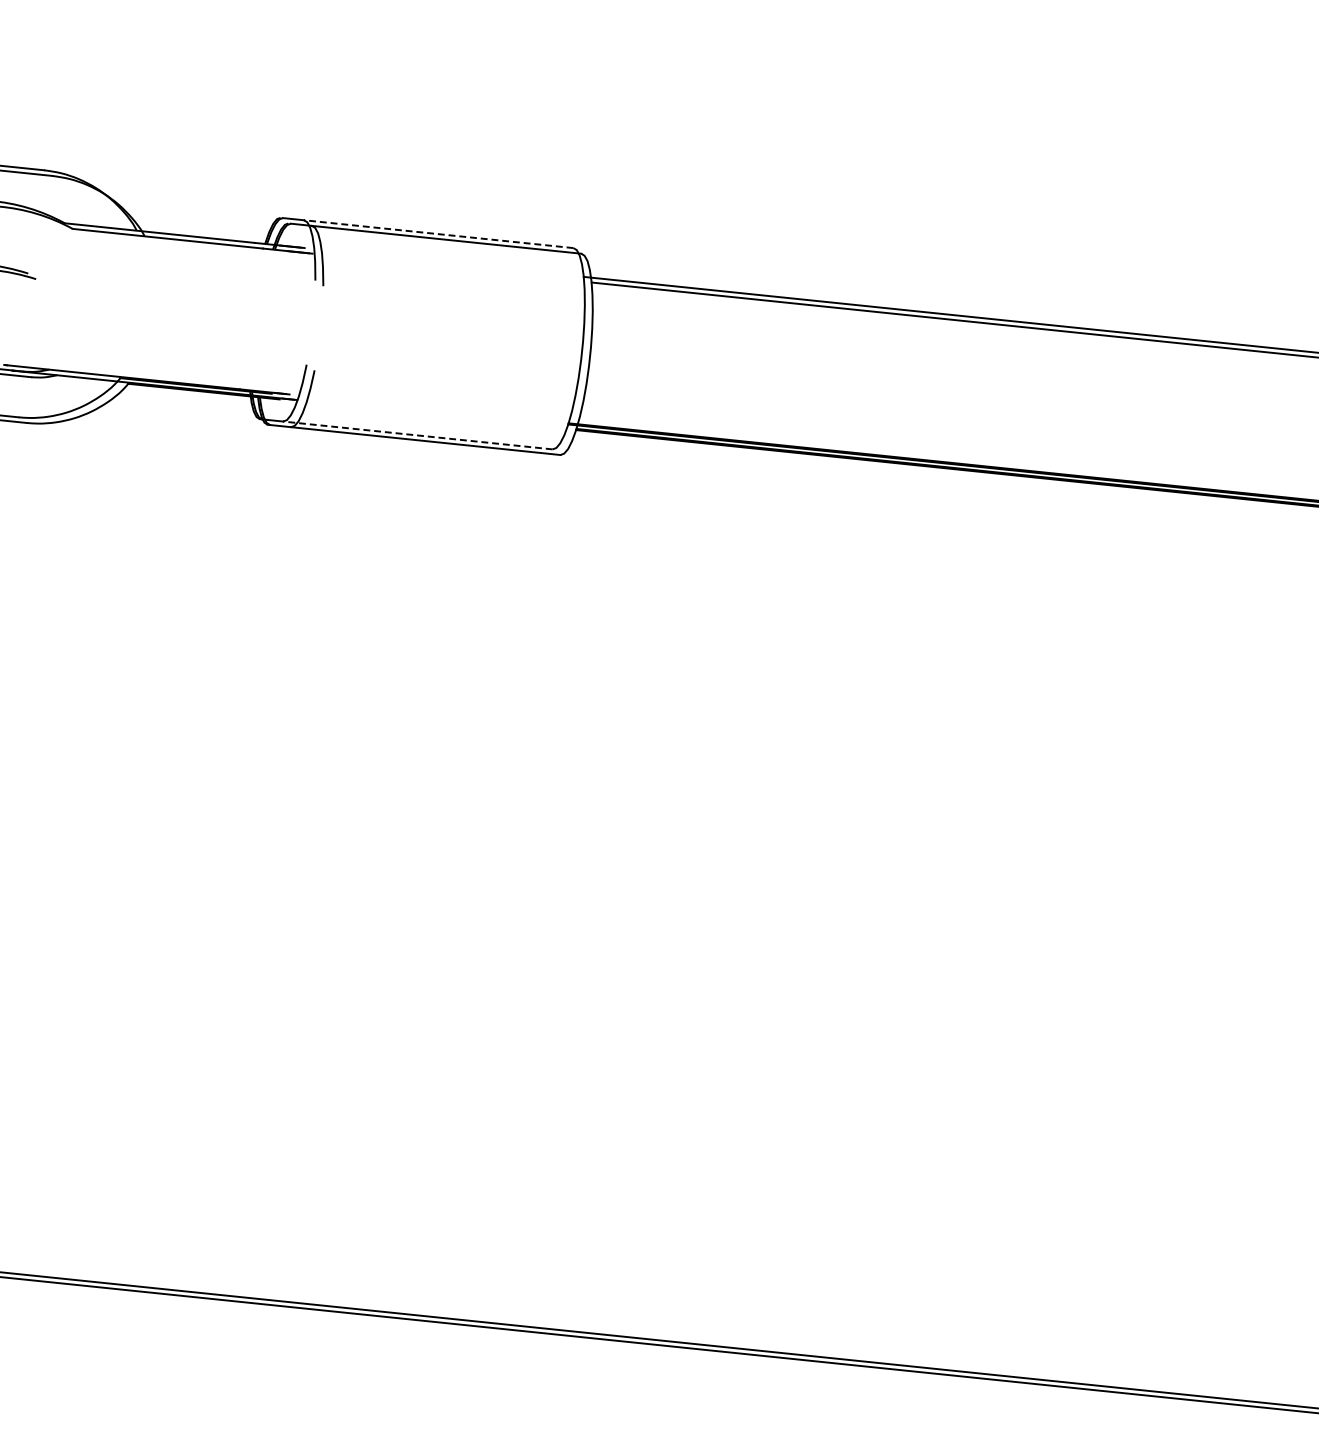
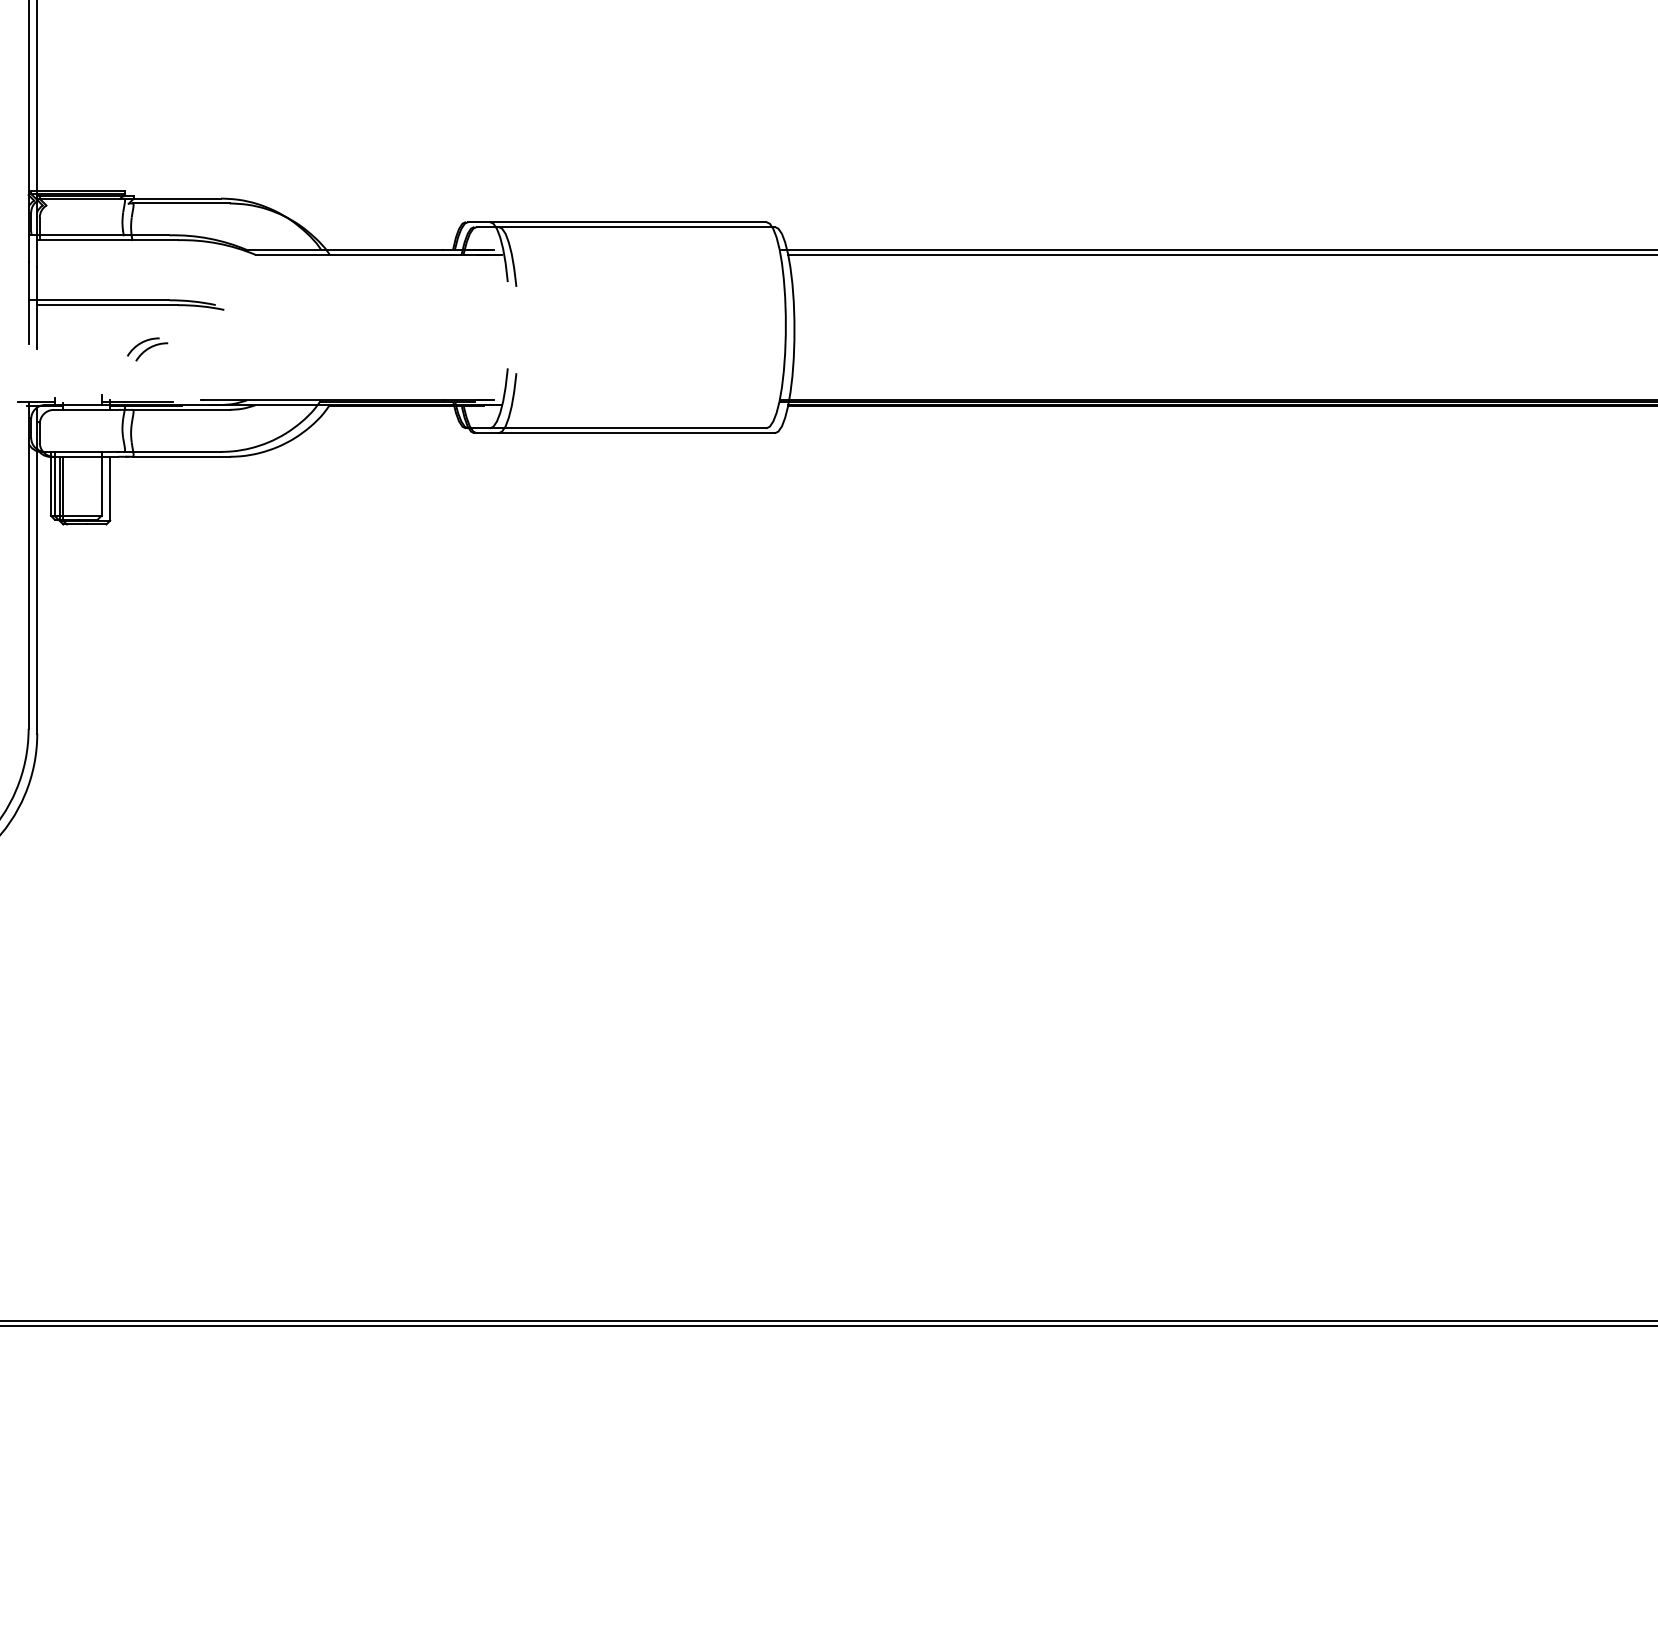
line: (438, 234) -> (627, 222), dashed -> solid
line: (417, 435) -> (627, 428), dashed -> solid

